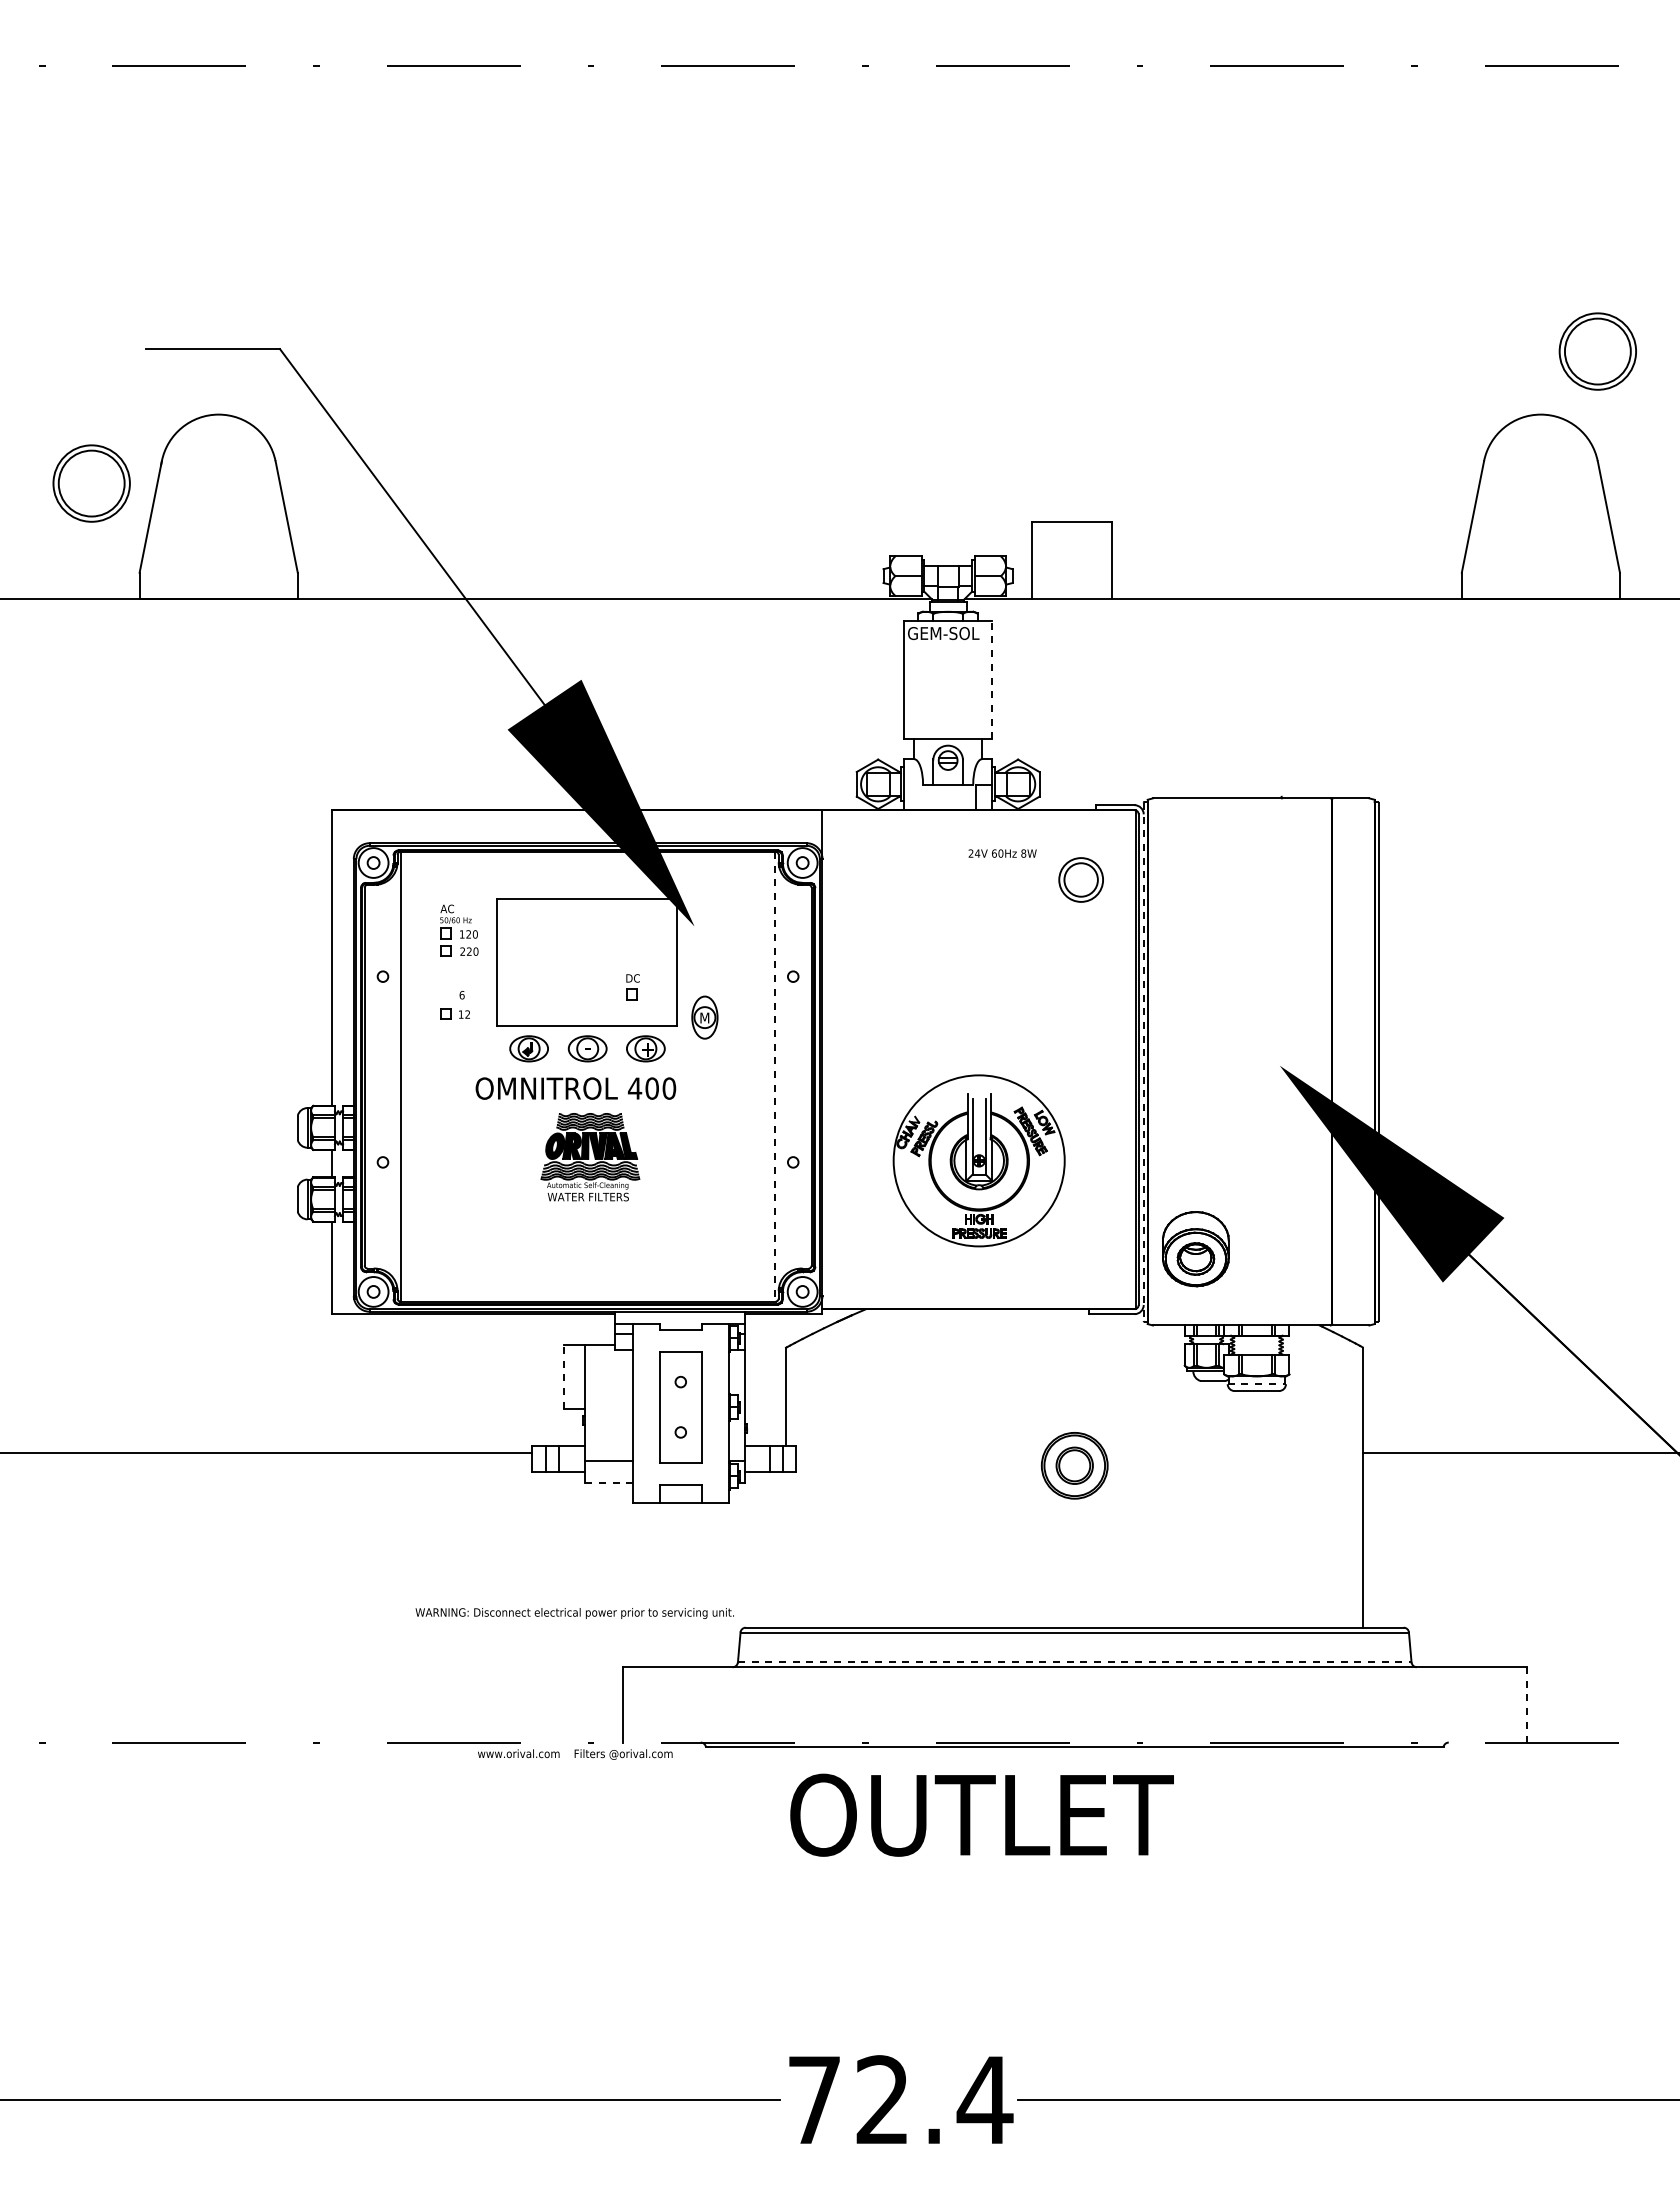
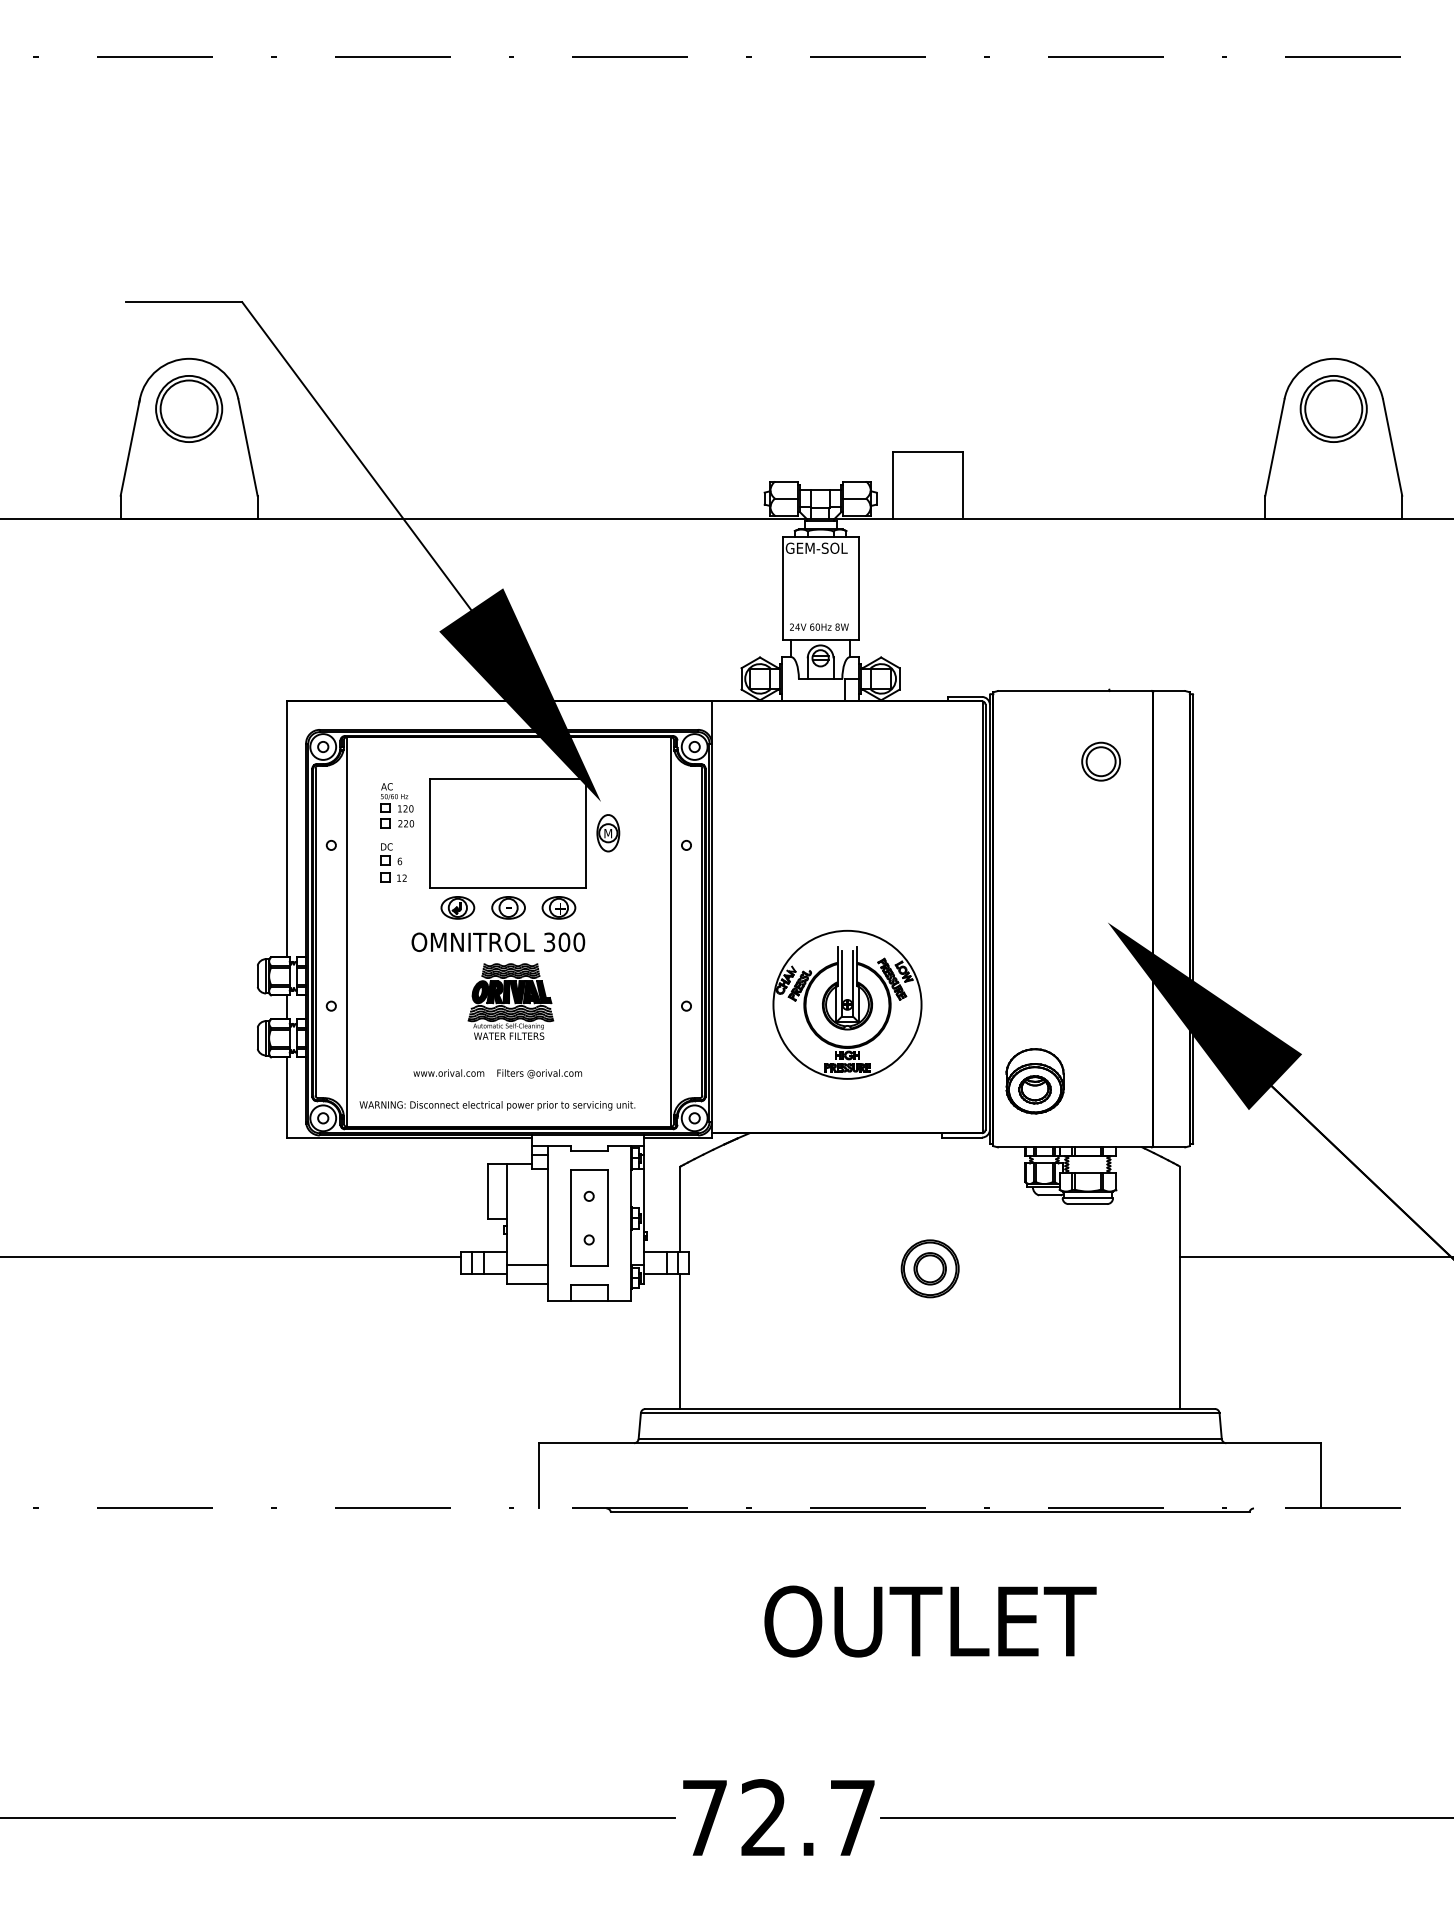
part: (1597, 351) -> (1333, 408), moved
part: (91, 483) -> (188, 408), moved
line: (992, 679) -> (859, 588), dashed -> solid
text: (1002, 853) -> (819, 627), moved
part: (1080, 879) -> (1100, 761), moved
part: (632, 987) -> (386, 854), moved
part: (704, 1017) -> (607, 833), moved
line: (1143, 1062) -> (989, 919), dashed -> solid
line: (775, 1076) -> (671, 931), dashed -> solid
text: (634, 1088) -> (549, 942), 400 -> 300
line: (564, 1376) -> (488, 1191), dashed -> solid
line: (1257, 1384) -> (1088, 1198), dashed -> solid
line: (609, 1482) -> (527, 1283), dashed -> solid
line: (786, 1549) -> (680, 1341), added
text: (574, 1613) -> (497, 1105), moved
line: (1074, 1662) -> (930, 1439), dashed -> solid
line: (1526, 1704) -> (1321, 1475), dashed -> solid
text: (575, 1754) -> (498, 1073), moved
text: (981, 1814) -> (930, 1620), moved
text: (984, 2099) -> (852, 1817), 72.4 -> 72.7

